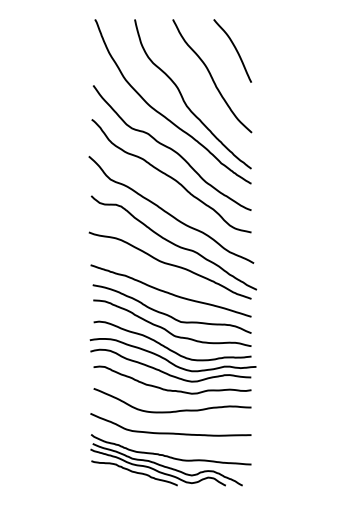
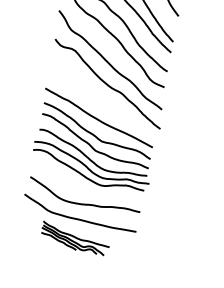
curve: (169, 265) -> (101, 99), removed
curve: (171, 389) -> (85, 188), removed
part: (170, 460) -> (75, 238), size x0.6

